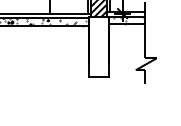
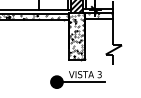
hatch: (98, 45) -> (76, 35), added
part: (99, 102) -> (77, 79), added

